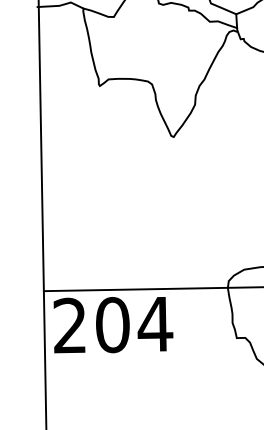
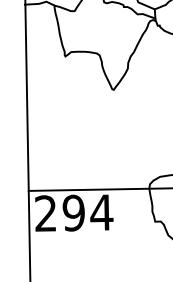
text: (112, 324) -> (73, 212), 204 -> 294

